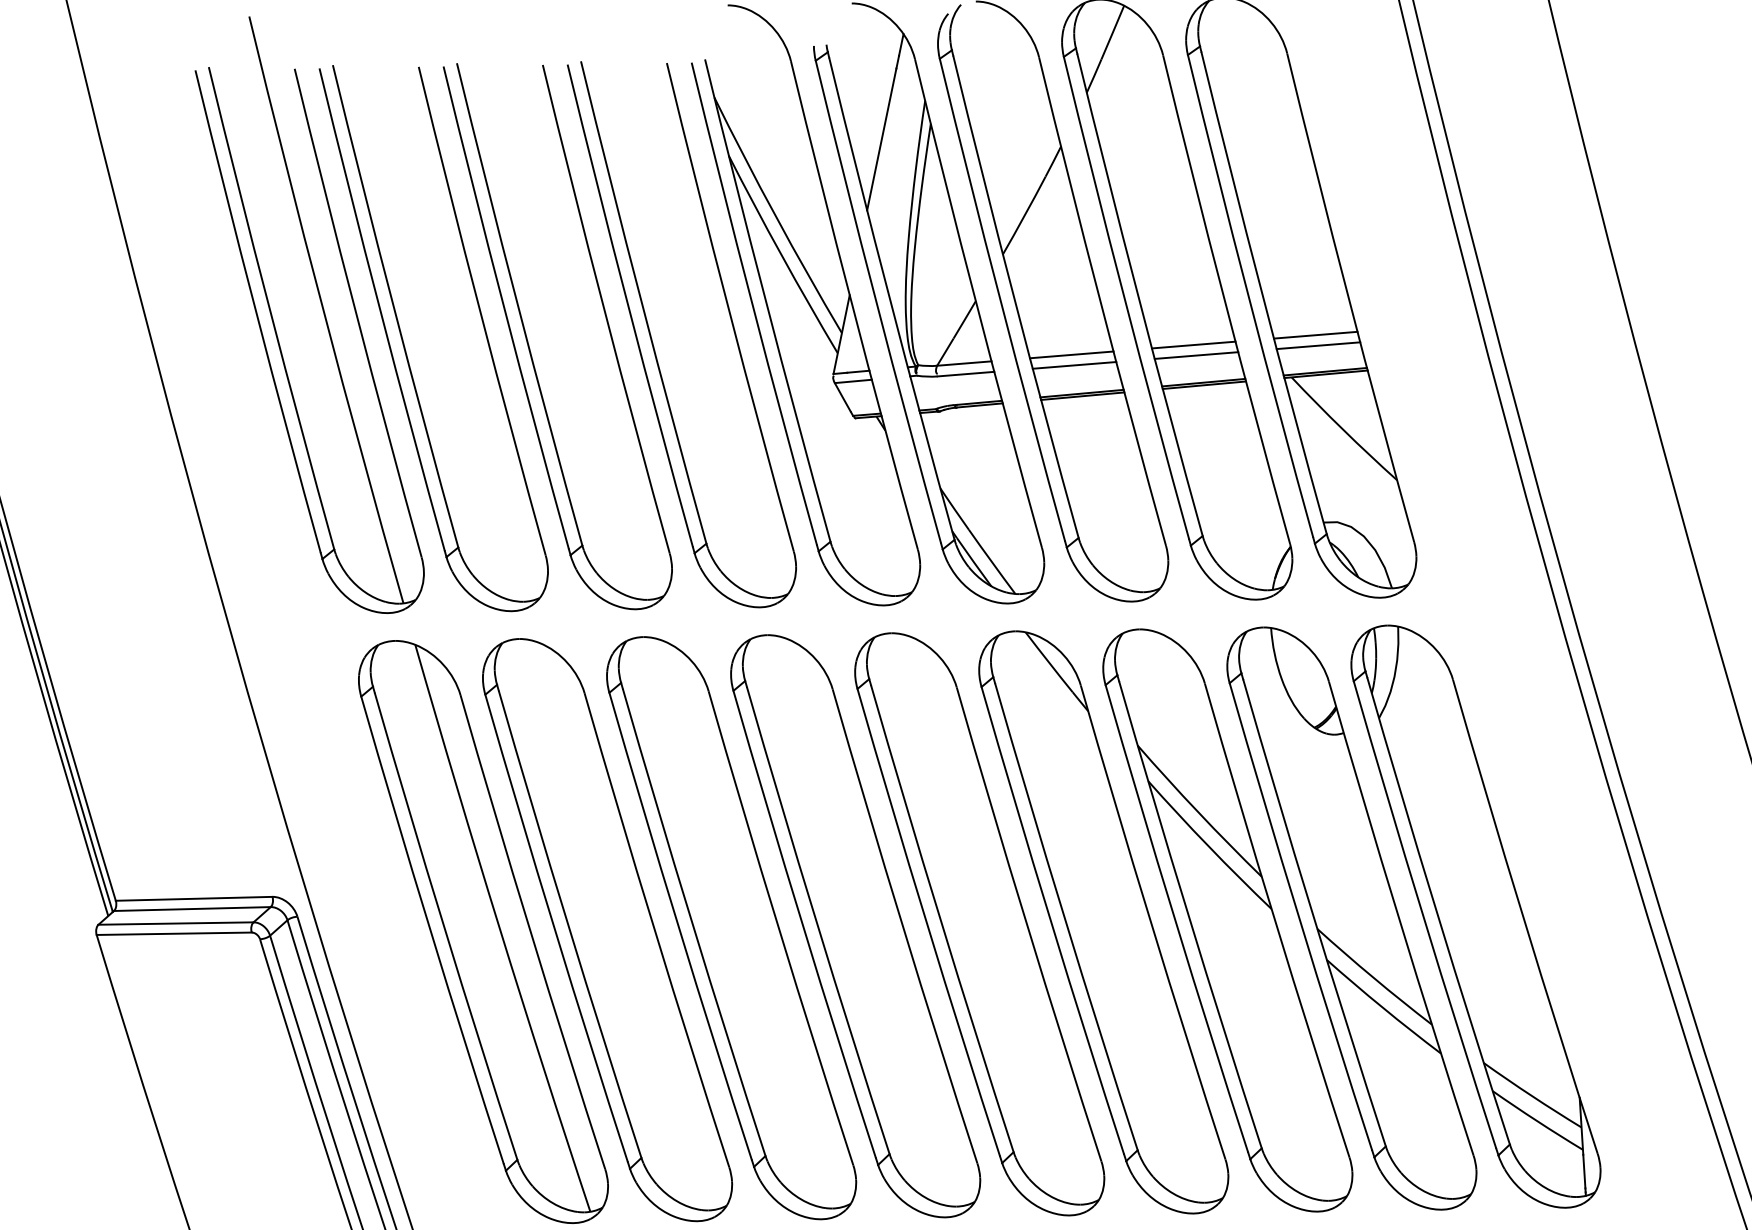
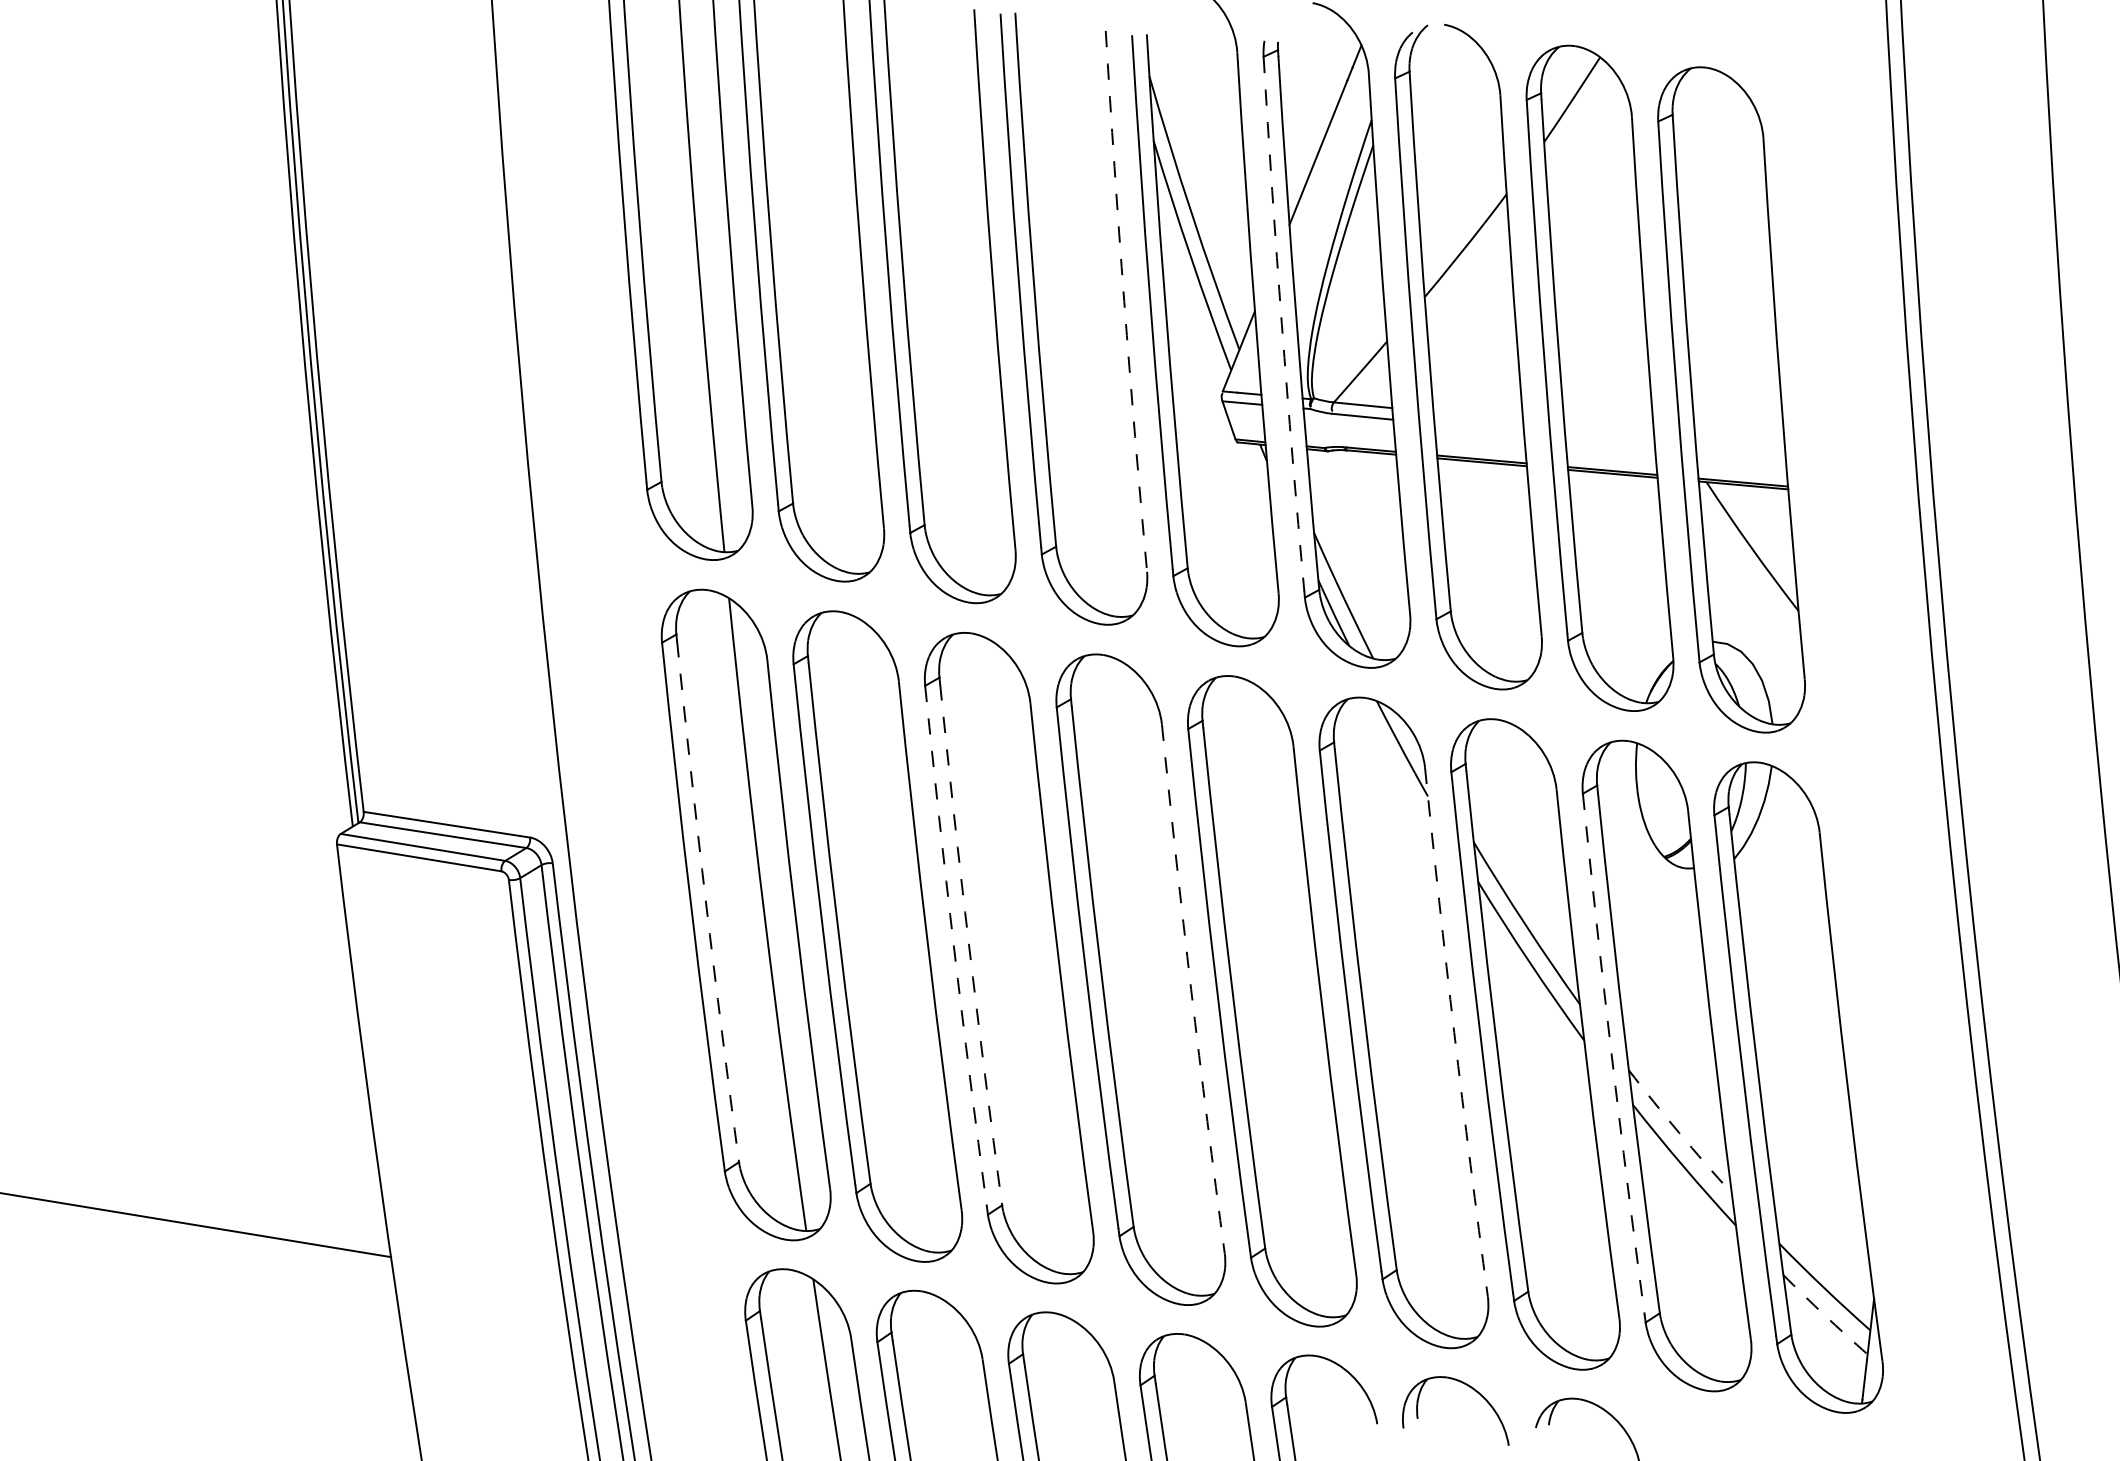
arc: (876, 303) -> (1281, 324), solid -> dashed
arc: (728, 307) -> (1124, 301), solid -> dashed
line: (1315, 334) -> (1739, 441), removed
line: (1193, 344) -> (1609, 428), removed
line: (1317, 345) -> (1740, 453), removed
line: (1071, 354) -> (1478, 416), removed
line: (1195, 355) -> (1609, 440), removed
line: (1074, 364) -> (1479, 427), removed
arc: (1298, 917) -> (1611, 1054), solid -> dashed
arc: (692, 923) -> (969, 945), solid -> dashed
arc: (1151, 923) -> (1454, 1032), solid -> dashed
arc: (443, 926) -> (705, 901), solid -> dashed
arc: (678, 926) -> (953, 946), solid -> dashed
arc: (903, 927) -> (1191, 989), solid -> dashed
arc: (1374, 977) -> (1679, 1132), solid -> dashed
arc: (1537, 1121) -> (1824, 1315), solid -> dashed

